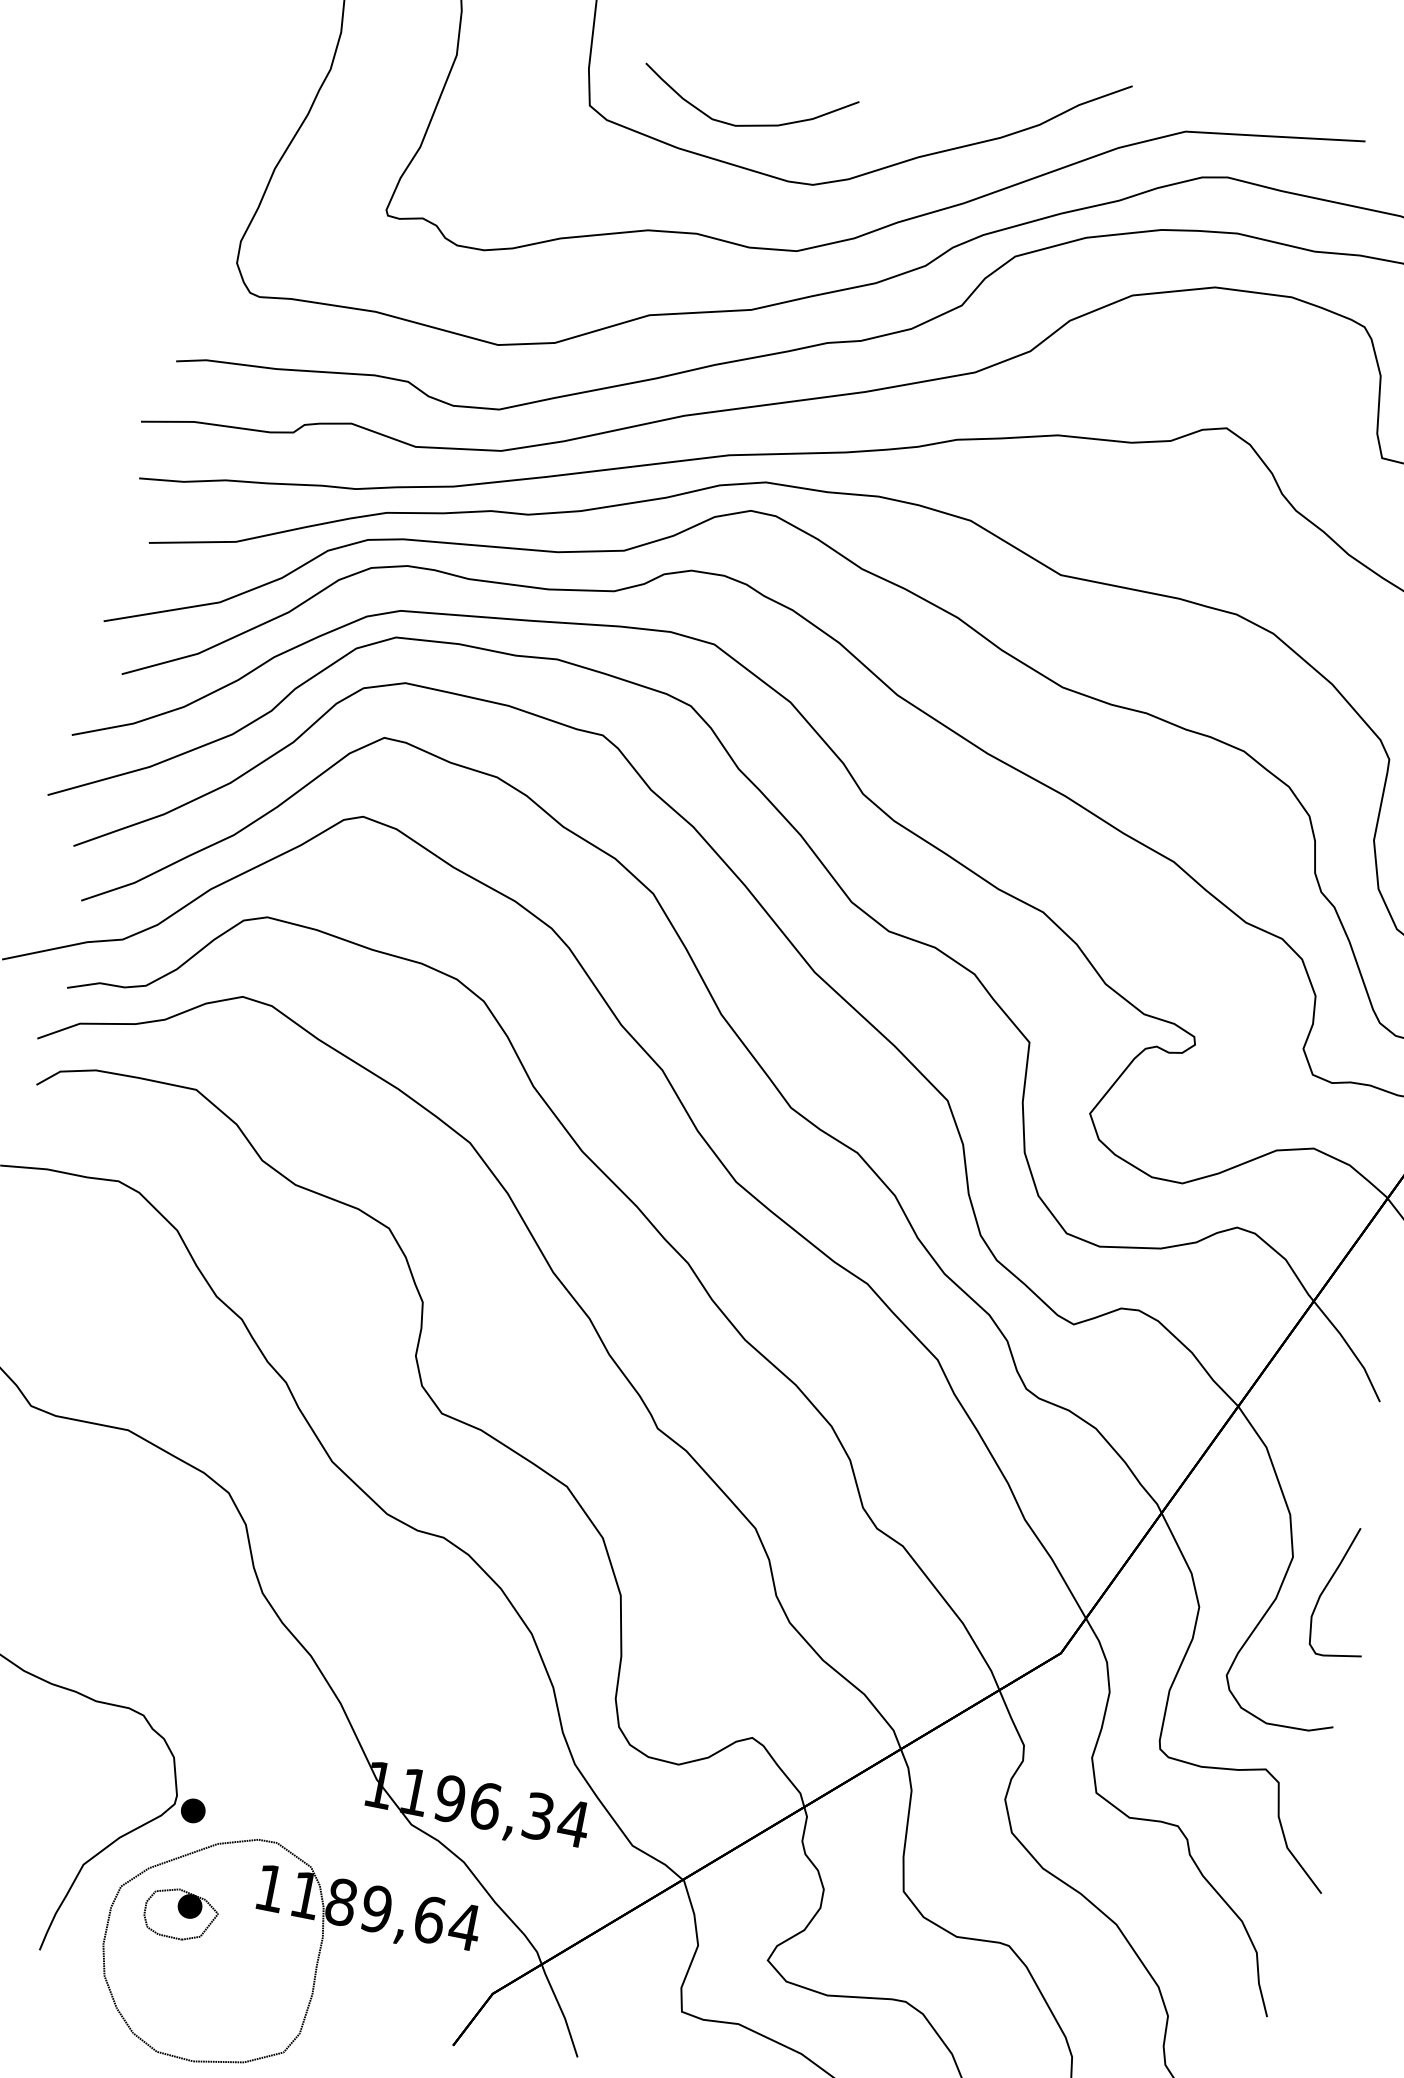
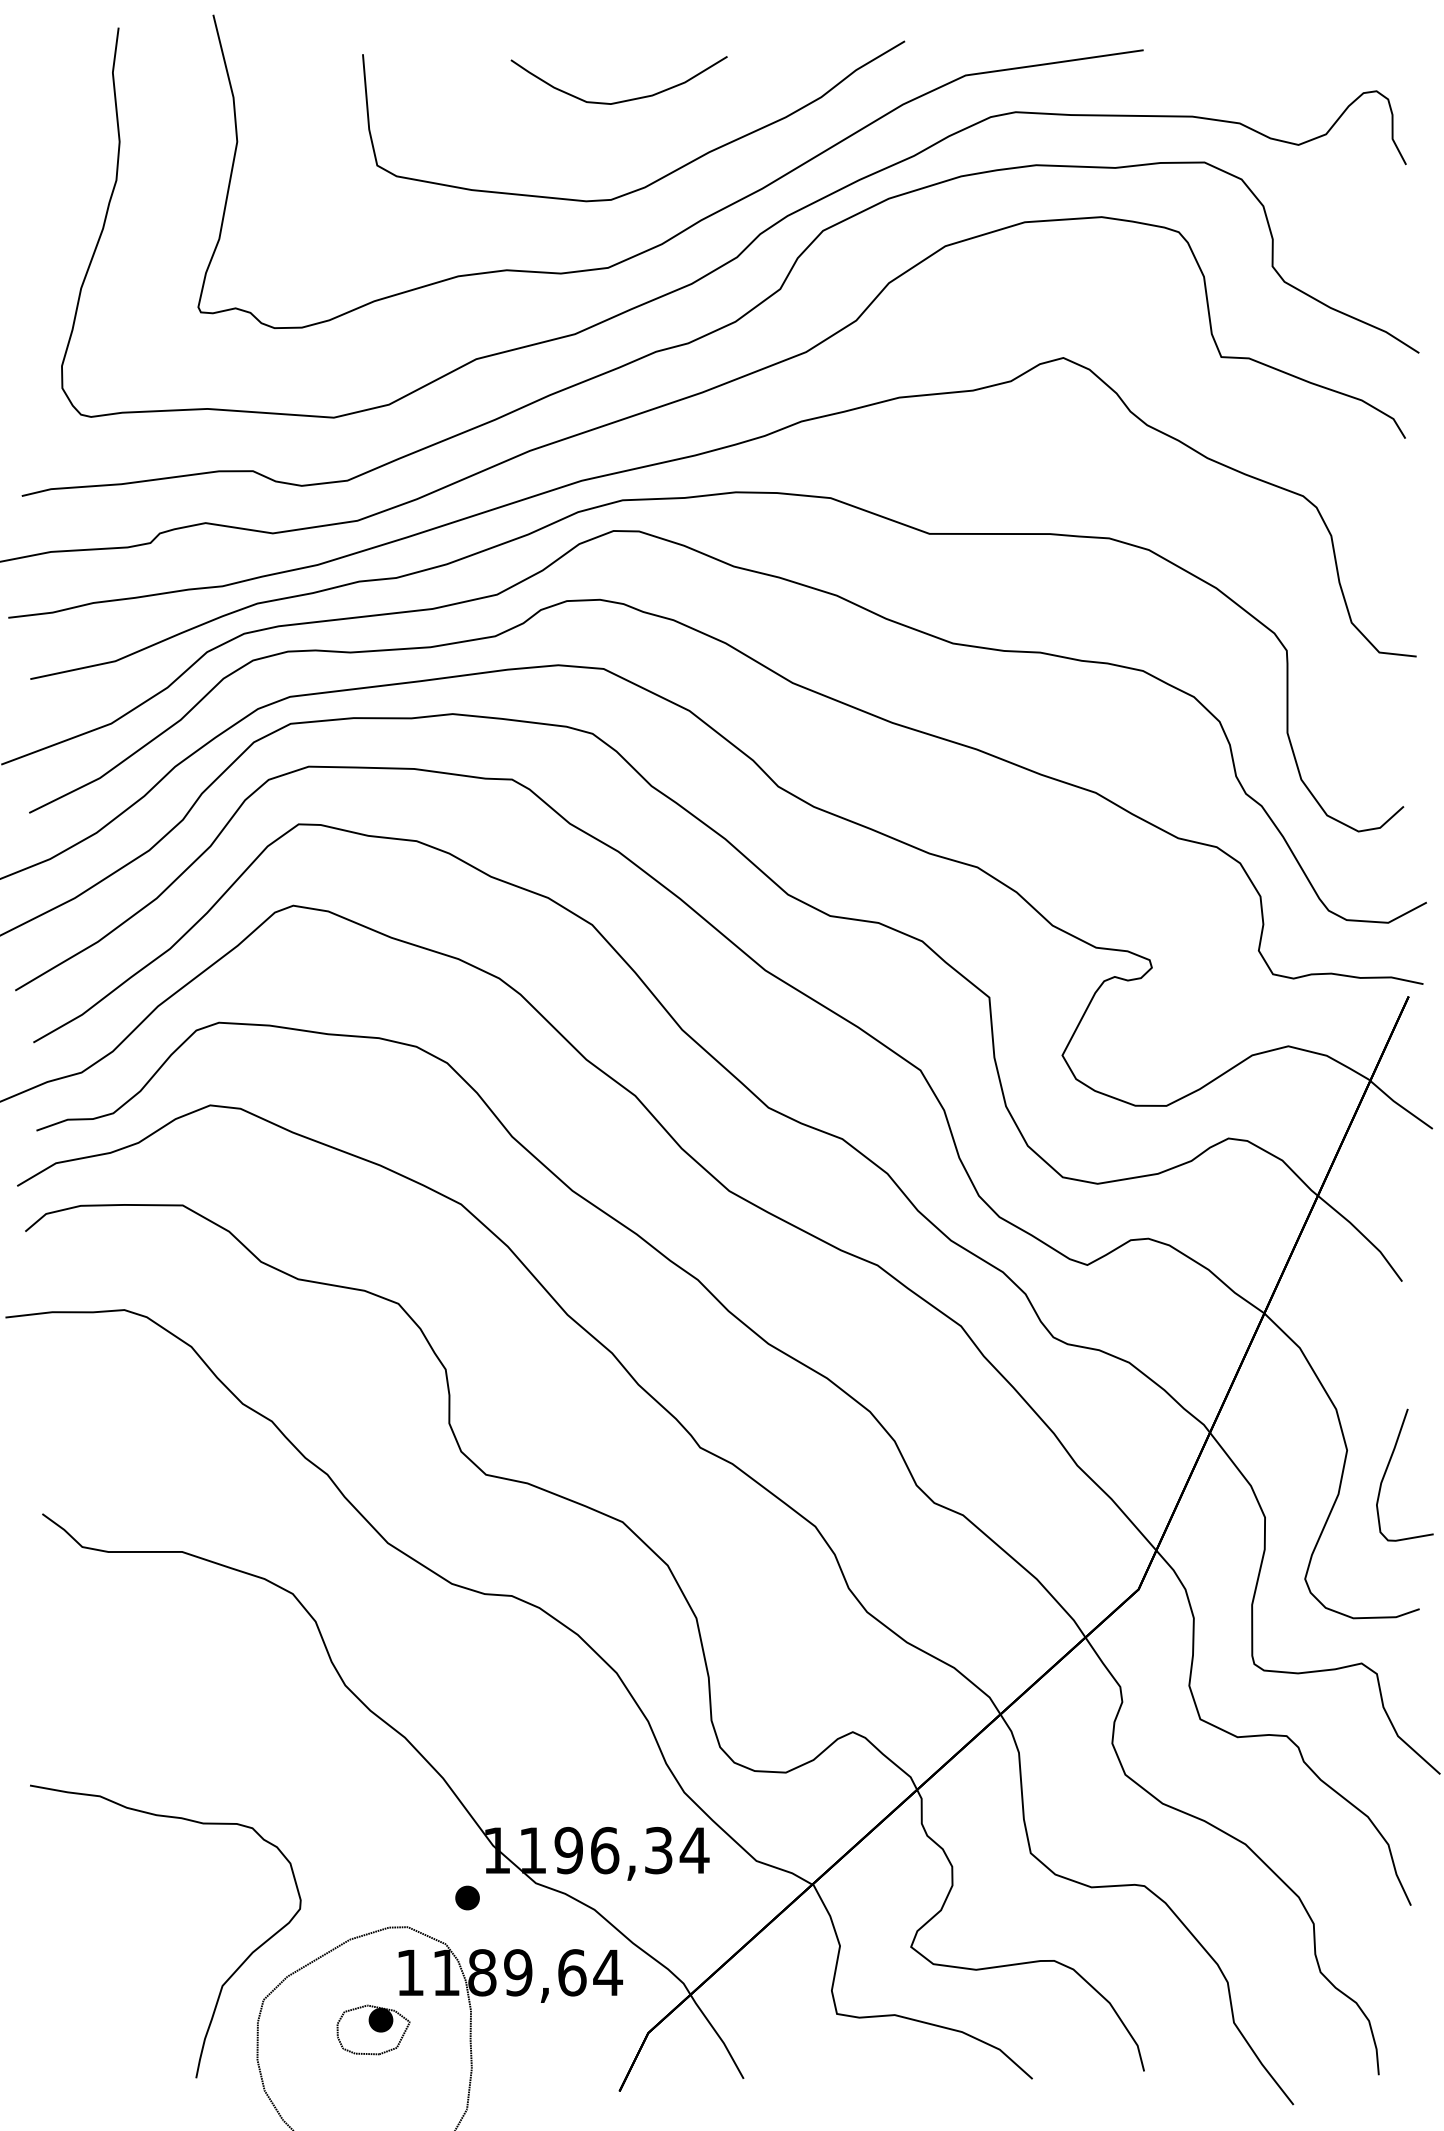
part: (747, 124) -> (622, 100), moved
part: (193, 1810) -> (467, 1897), moved
part: (180, 1914) -> (373, 2029), moved

